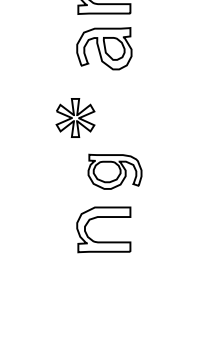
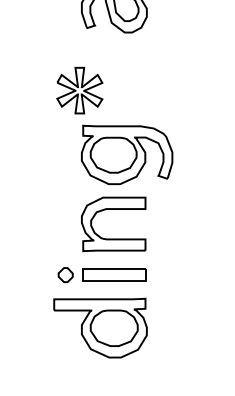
part: (114, 171) -> (126, 154), size x1.43
part: (93, 271) -> (101, 274), added
part: (92, 316) -> (100, 328), added

